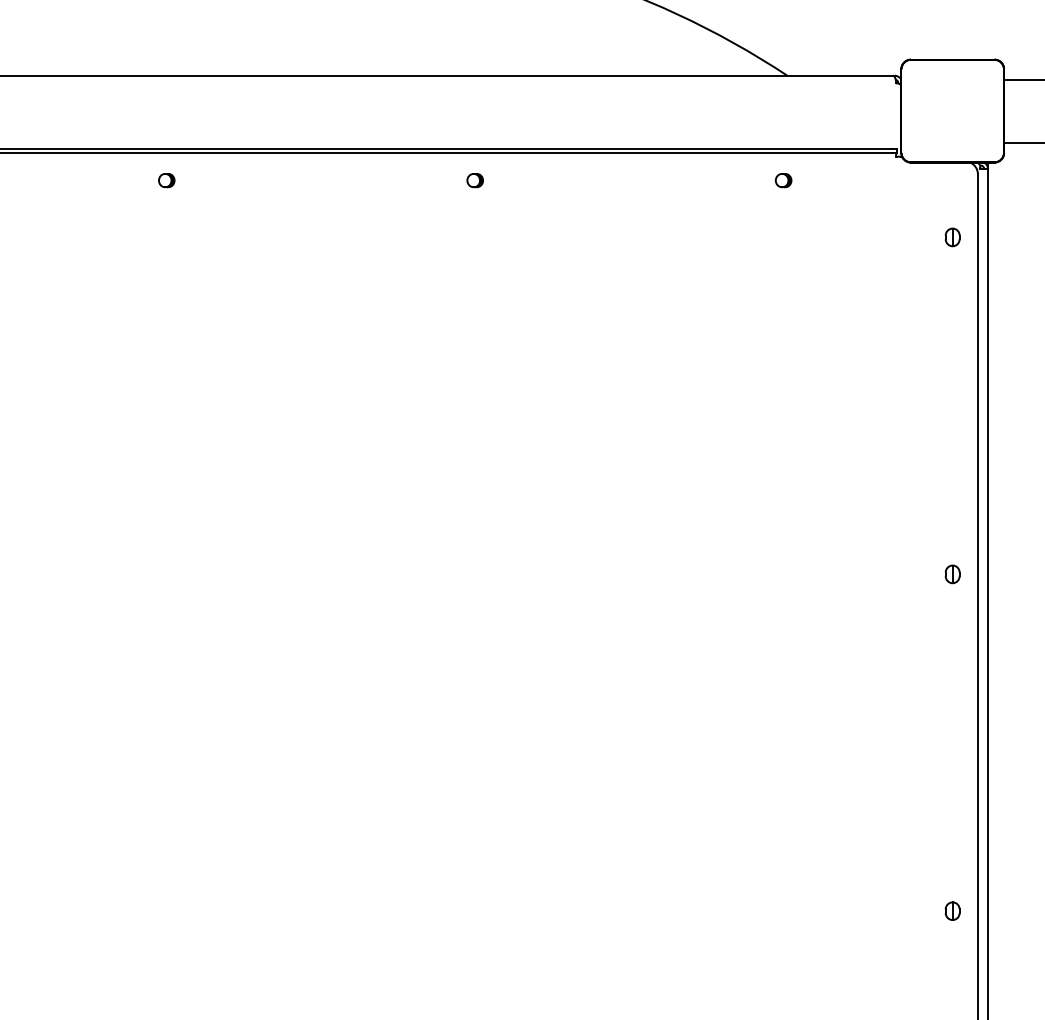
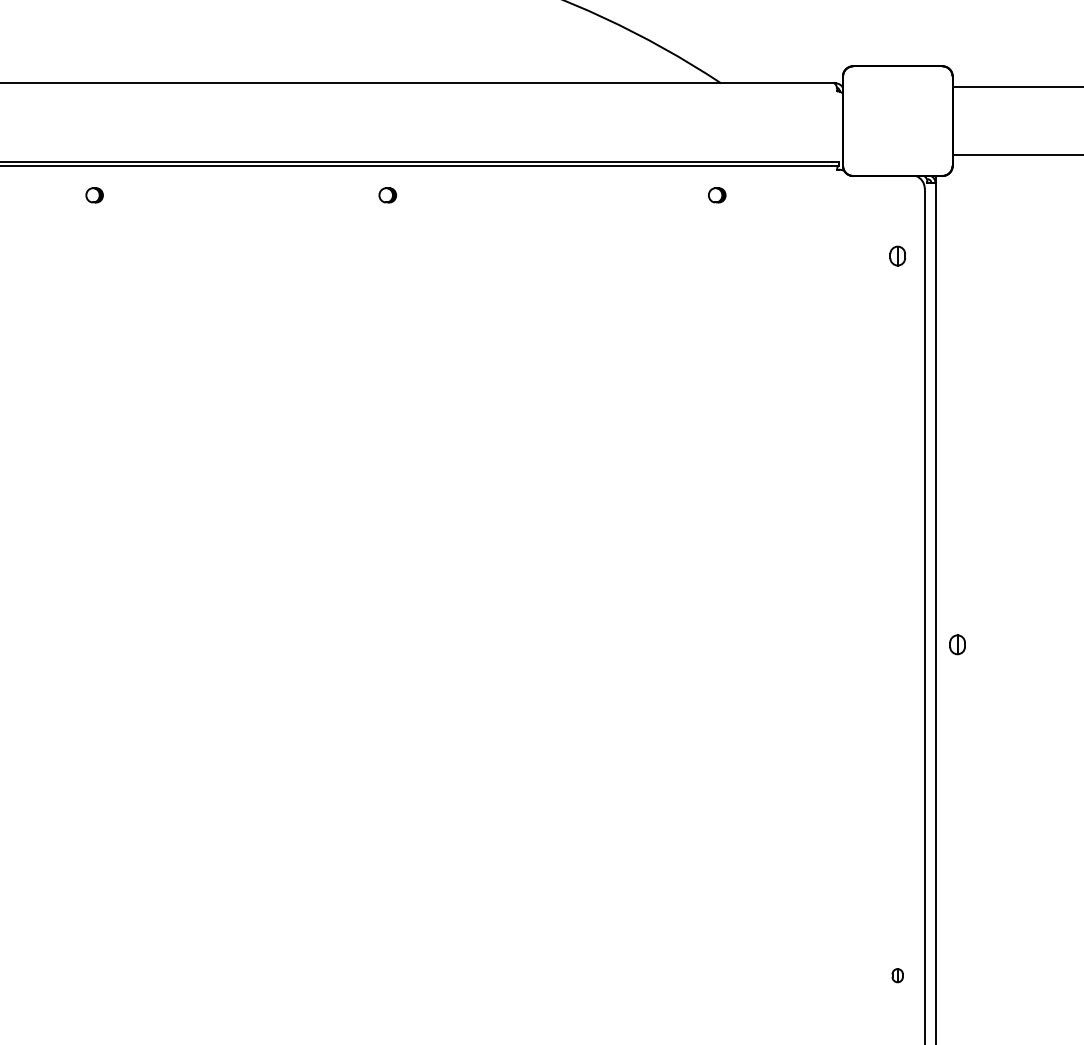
part: (166, 180) -> (94, 195), moved
part: (952, 574) -> (957, 644), moved
part: (952, 910) -> (897, 974), size x0.7

